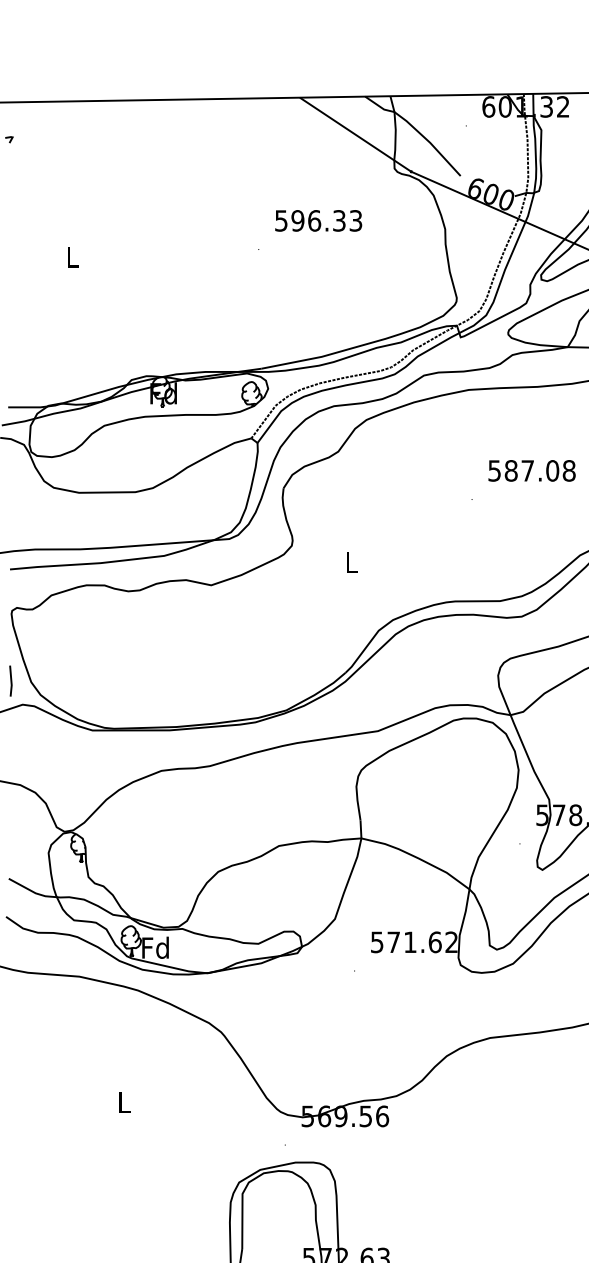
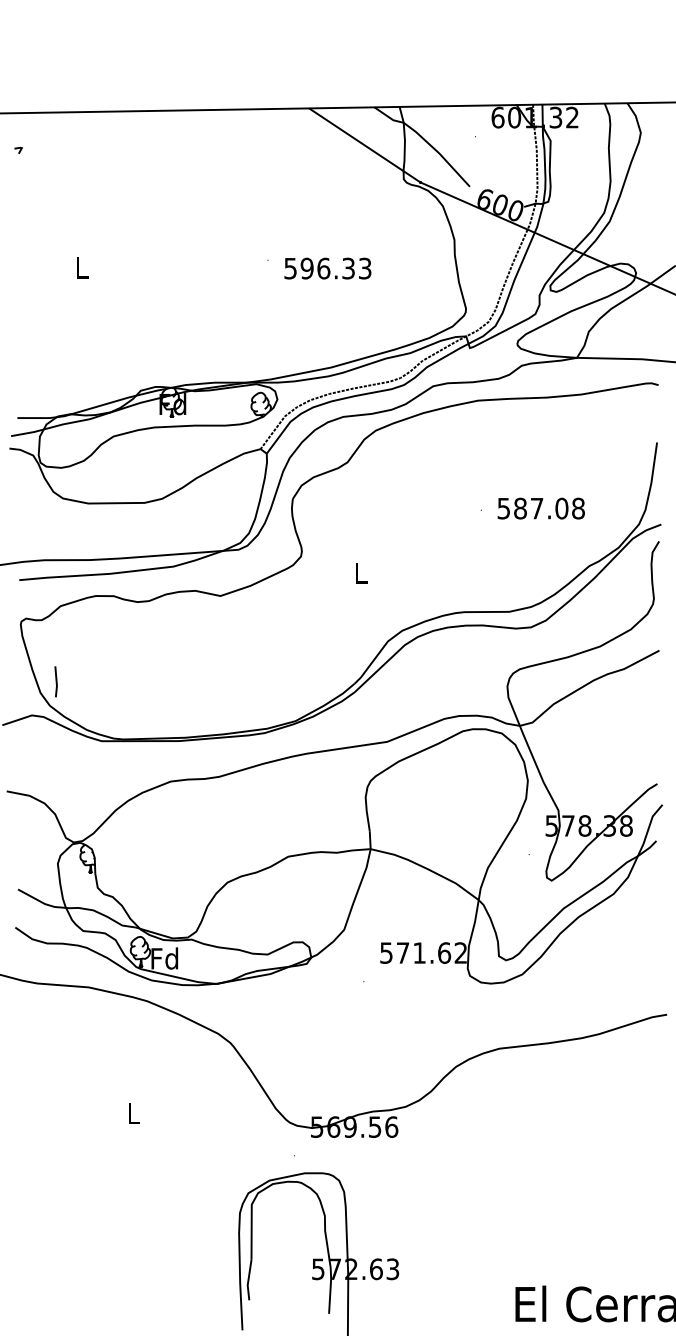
text: (318, 220) -> (327, 268), moved
text: (531, 470) -> (540, 508), moved
line: (10, 680) -> (55, 681), moved

